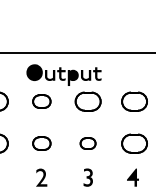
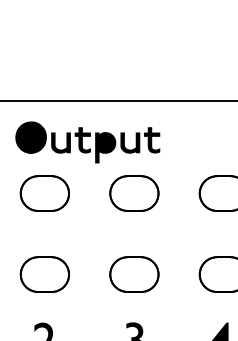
part: (41, 101) -> (44, 193), size x1.43
part: (41, 143) -> (44, 274), size x1.43
part: (87, 143) -> (133, 274), size x1.67

